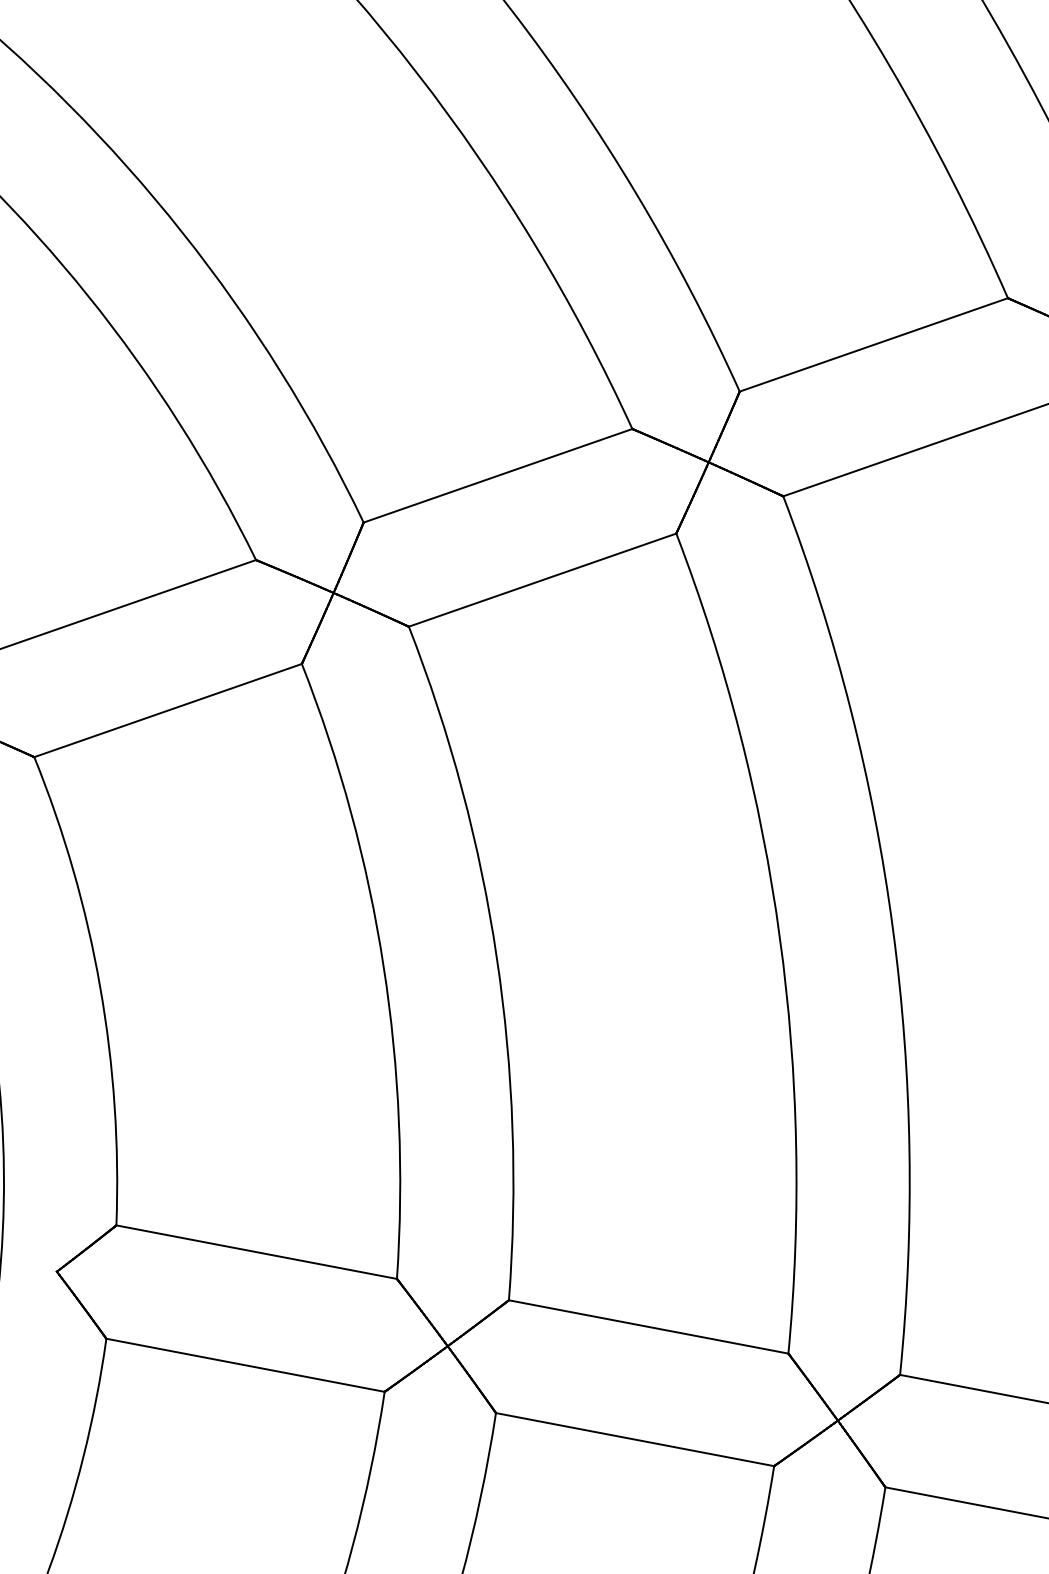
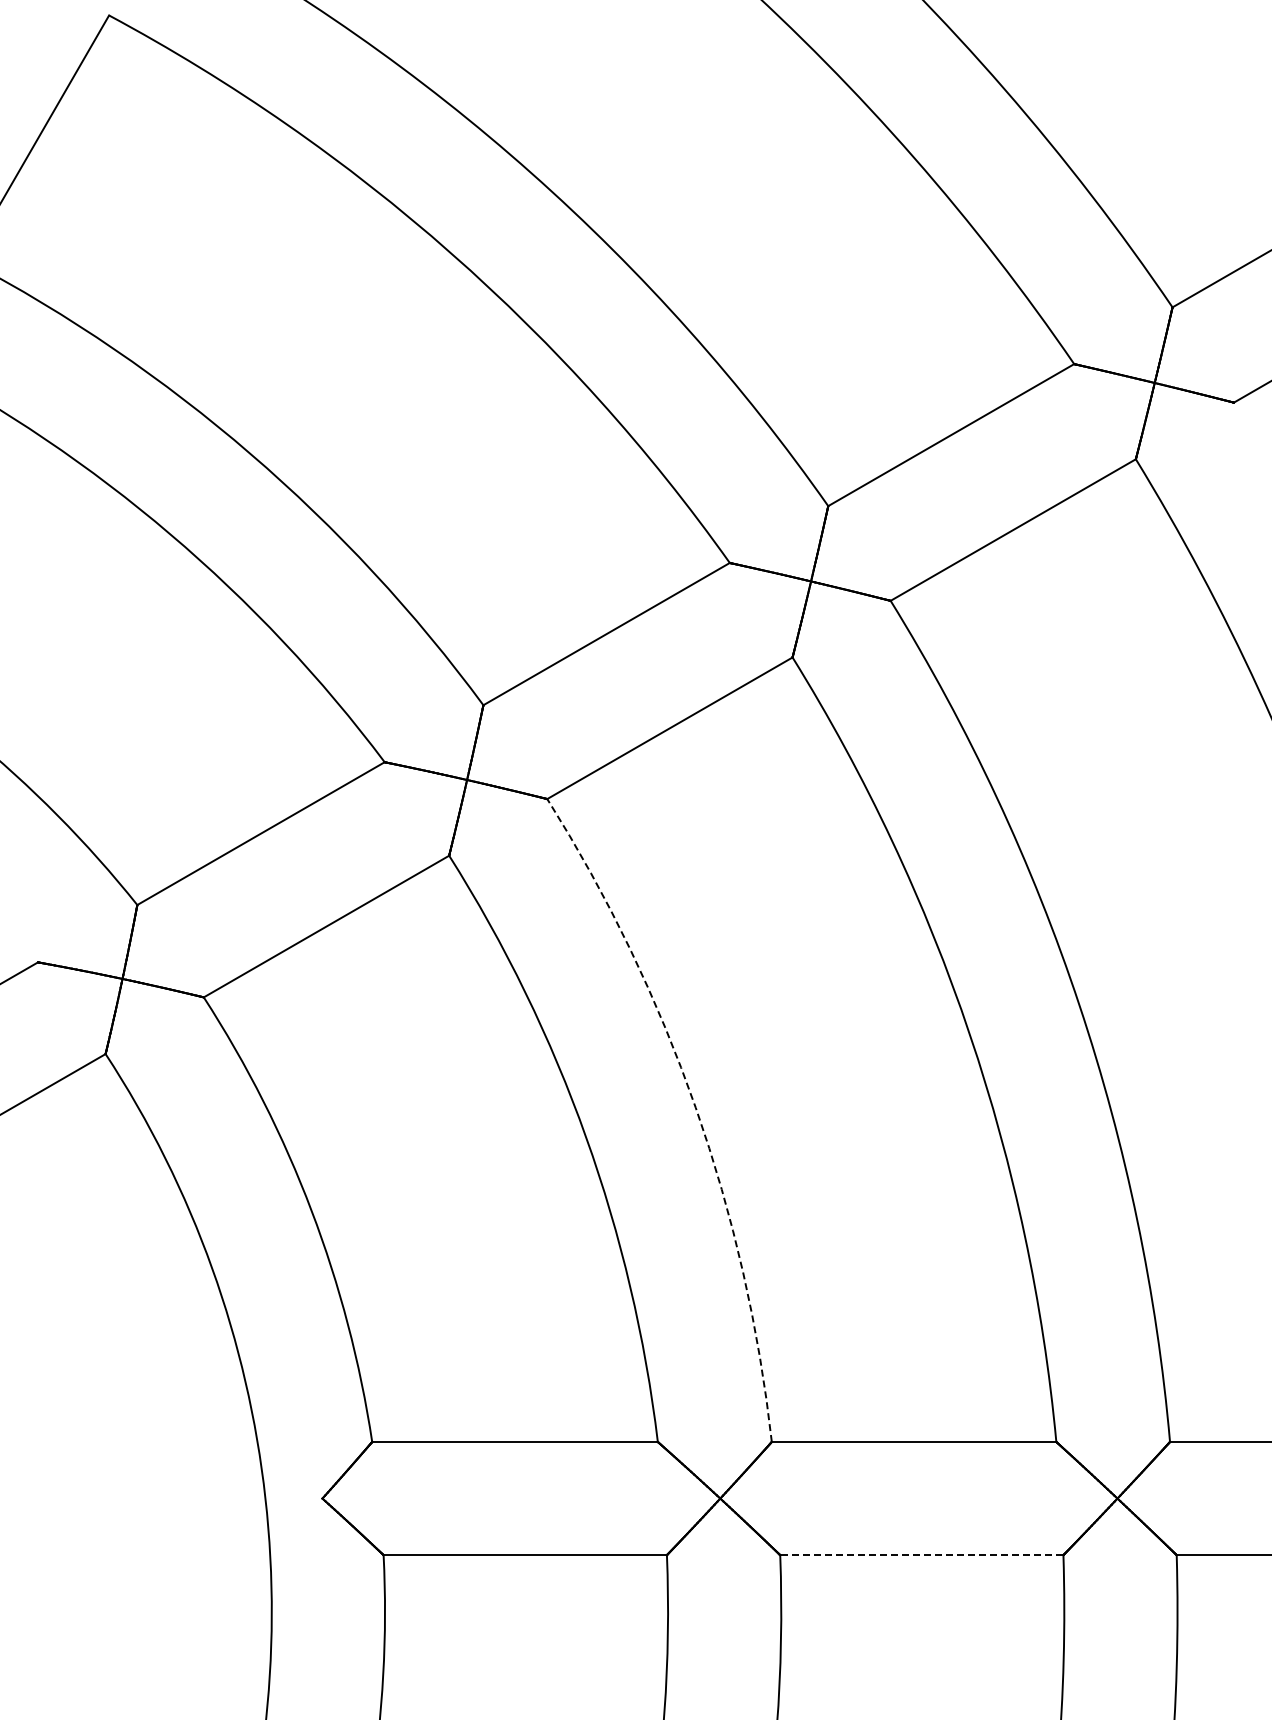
arc: (496, 957) -> (695, 1107), solid -> dashed
line: (634, 1439) -> (921, 1555), solid -> dashed

